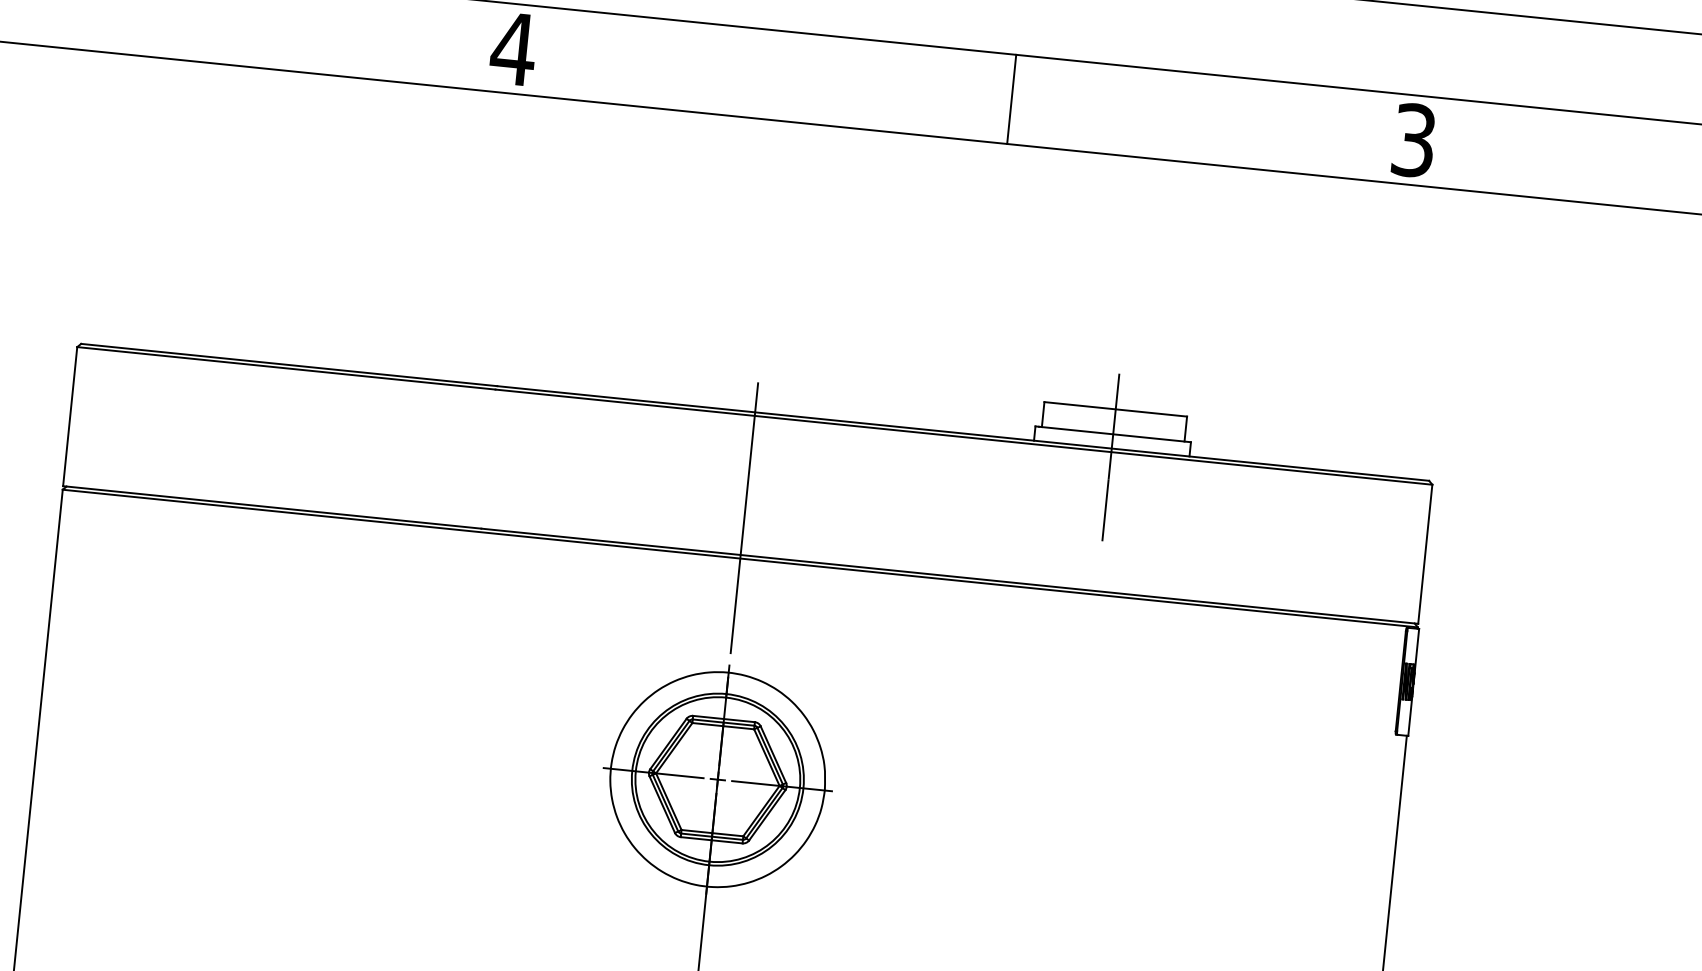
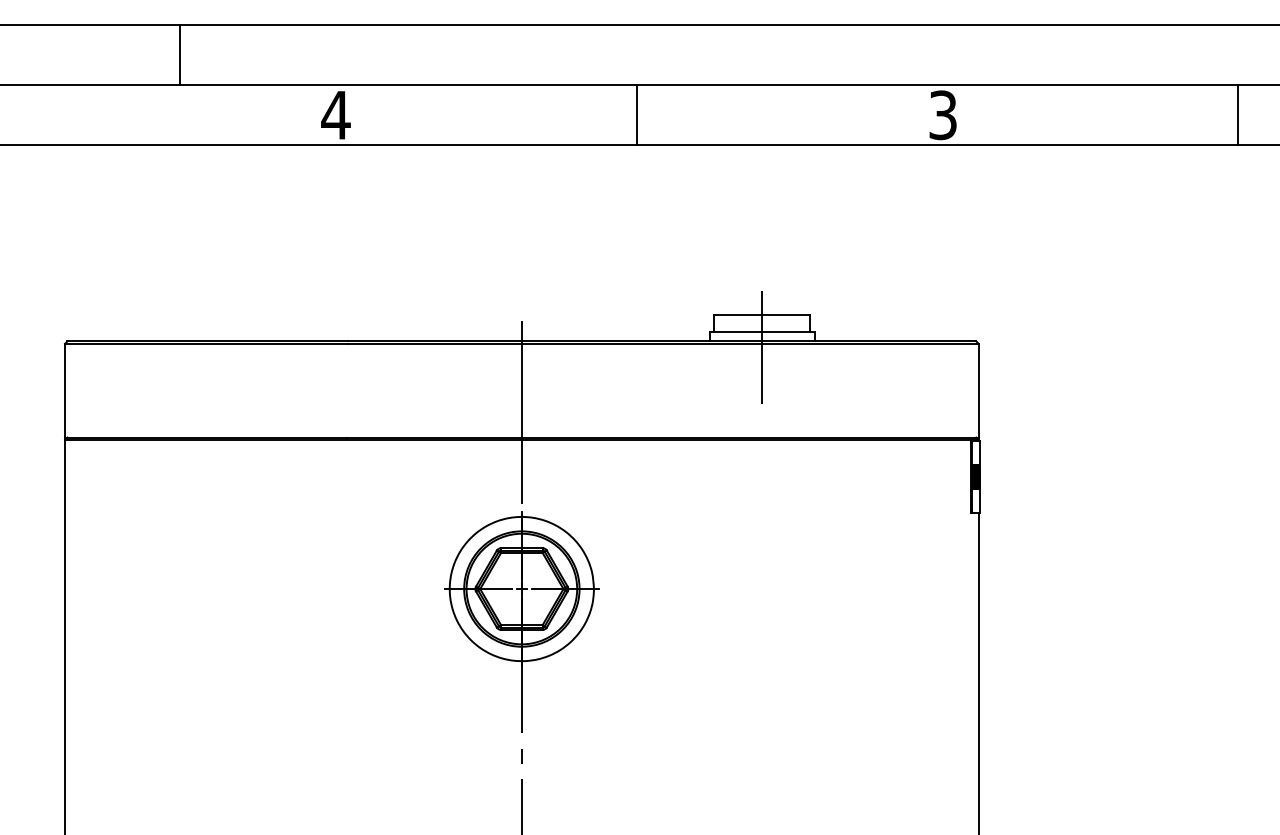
line: (1011, 99) -> (636, 115), moved

